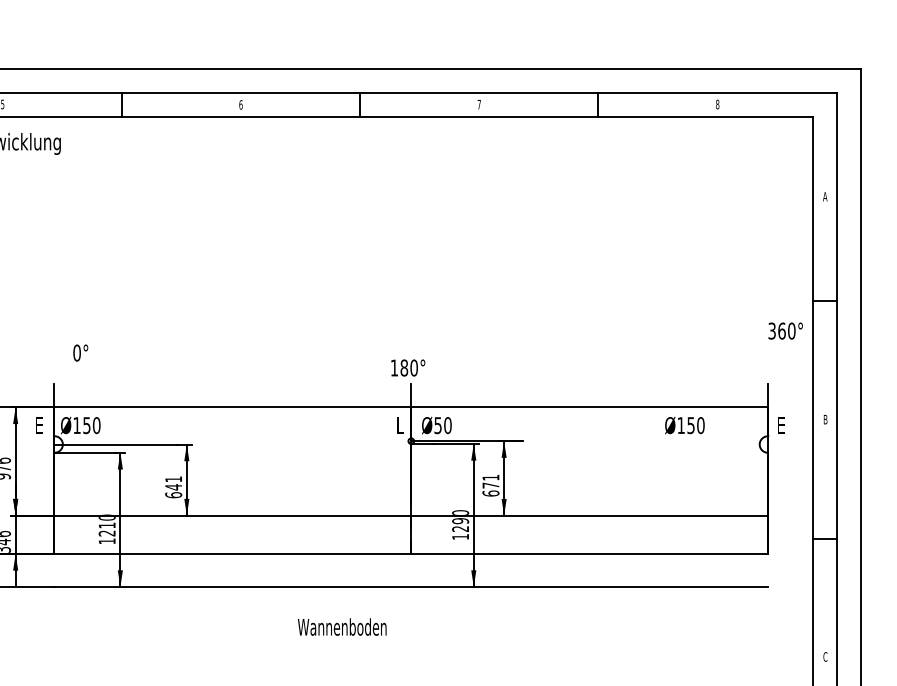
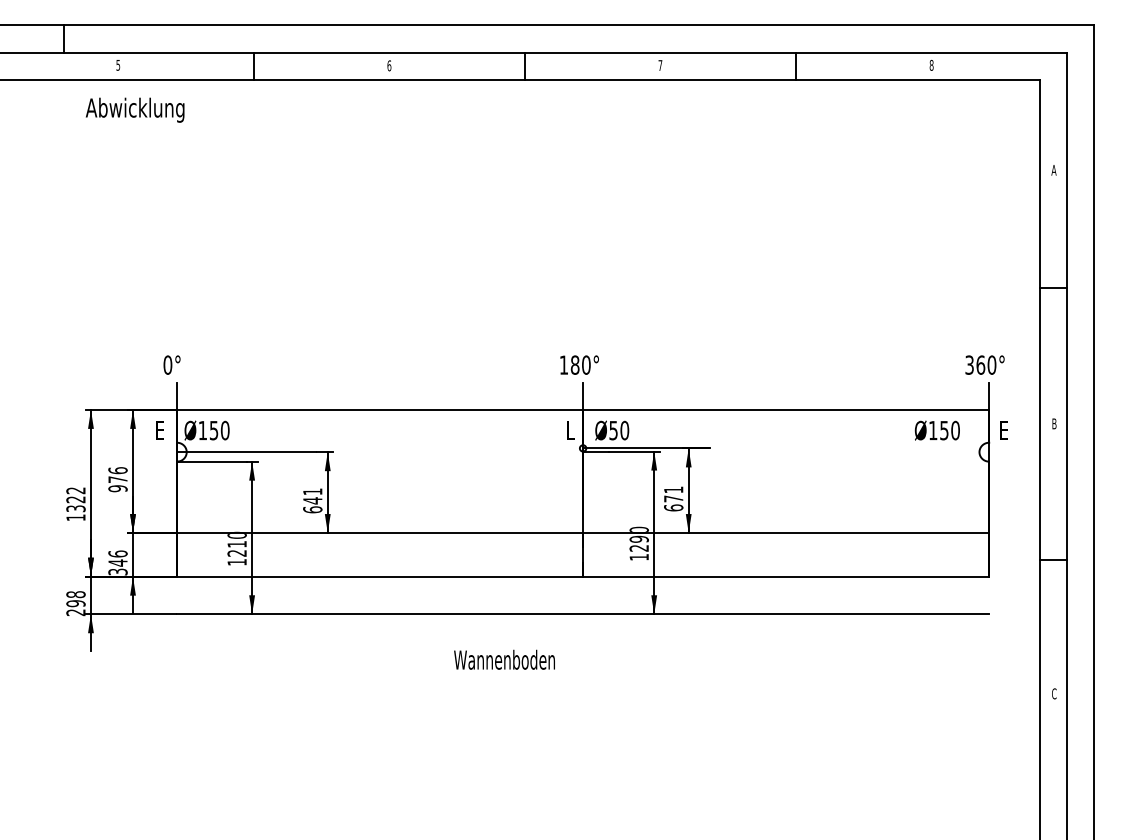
text: (785, 330) -> (984, 364), moved
text: (80, 352) -> (171, 364), moved
text: (684, 425) -> (936, 430), moved

